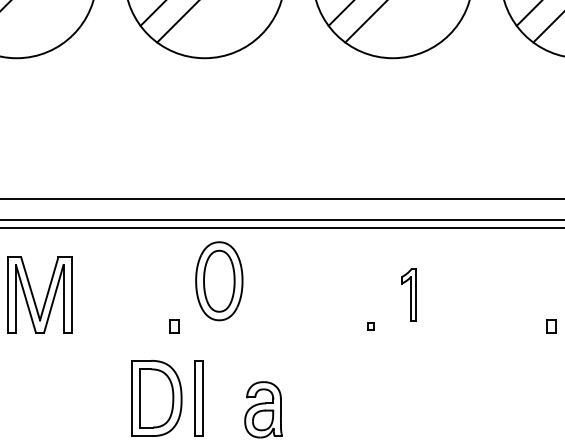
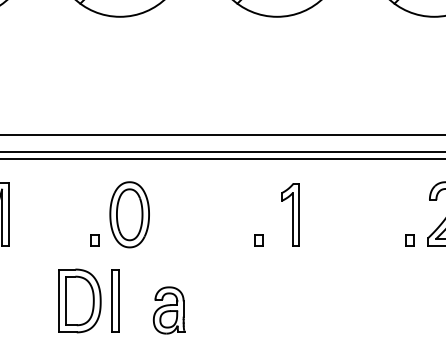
part: (219, 281) -> (129, 214), moved
part: (408, 295) -> (290, 214), size x1.43
part: (370, 326) -> (258, 240), size x1.67

